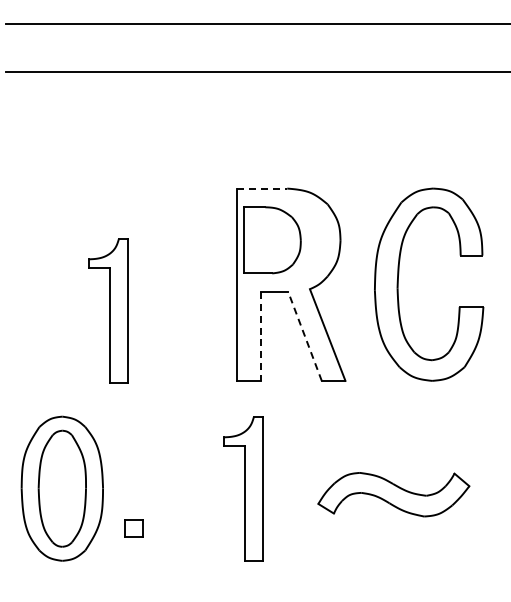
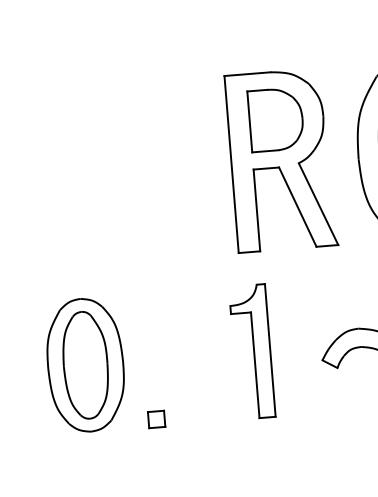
line: (262, 188) -> (247, 74), dashed -> solid
part: (272, 240) -> (276, 119), moved
part: (108, 310) -> (114, 197), removed
line: (260, 336) -> (256, 210), dashed -> solid
line: (304, 336) -> (297, 207), dashed -> solid
part: (133, 528) -> (155, 419), moved

